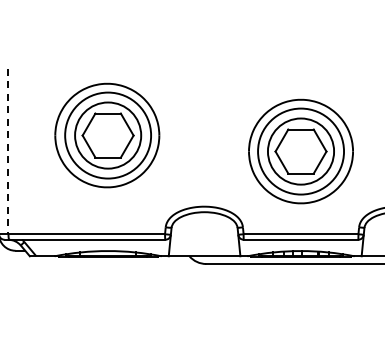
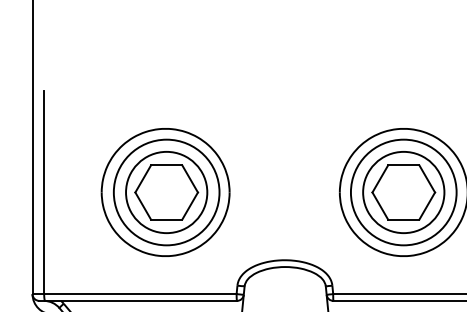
part: (107, 135) -> (165, 192), moved
line: (8, 151) -> (44, 192), dashed -> solid

